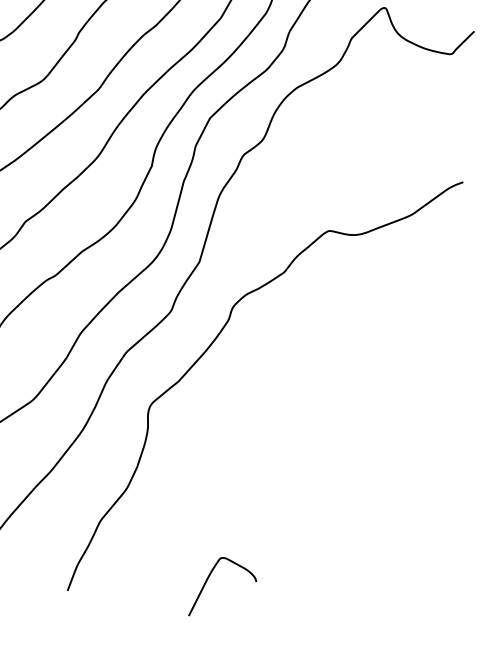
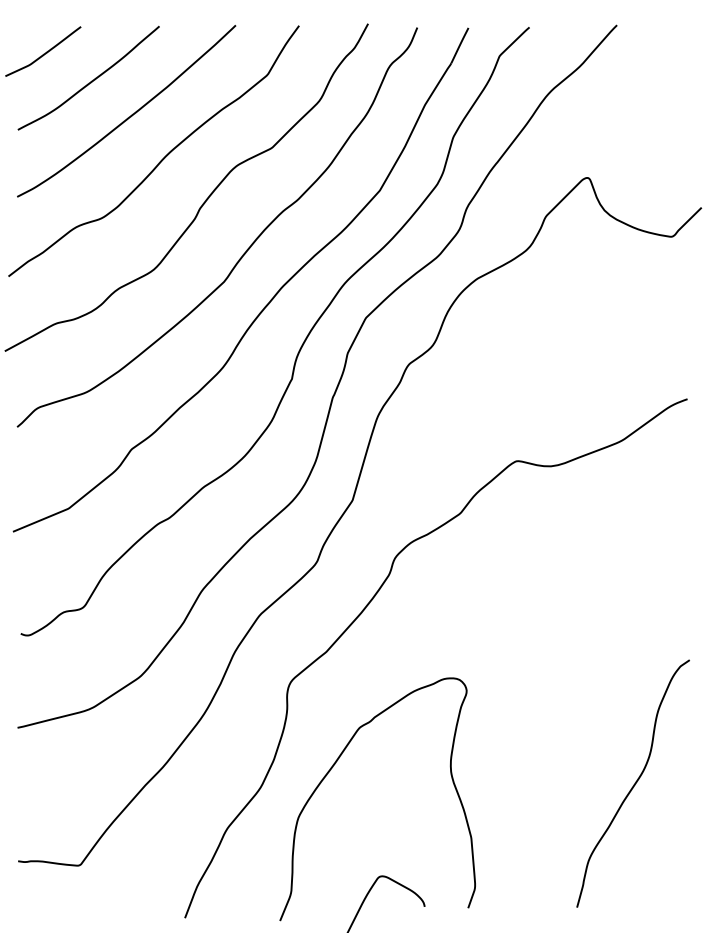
curve: (184, 472) -> (333, 767), added
curve: (420, 485) -> (633, 784), added

